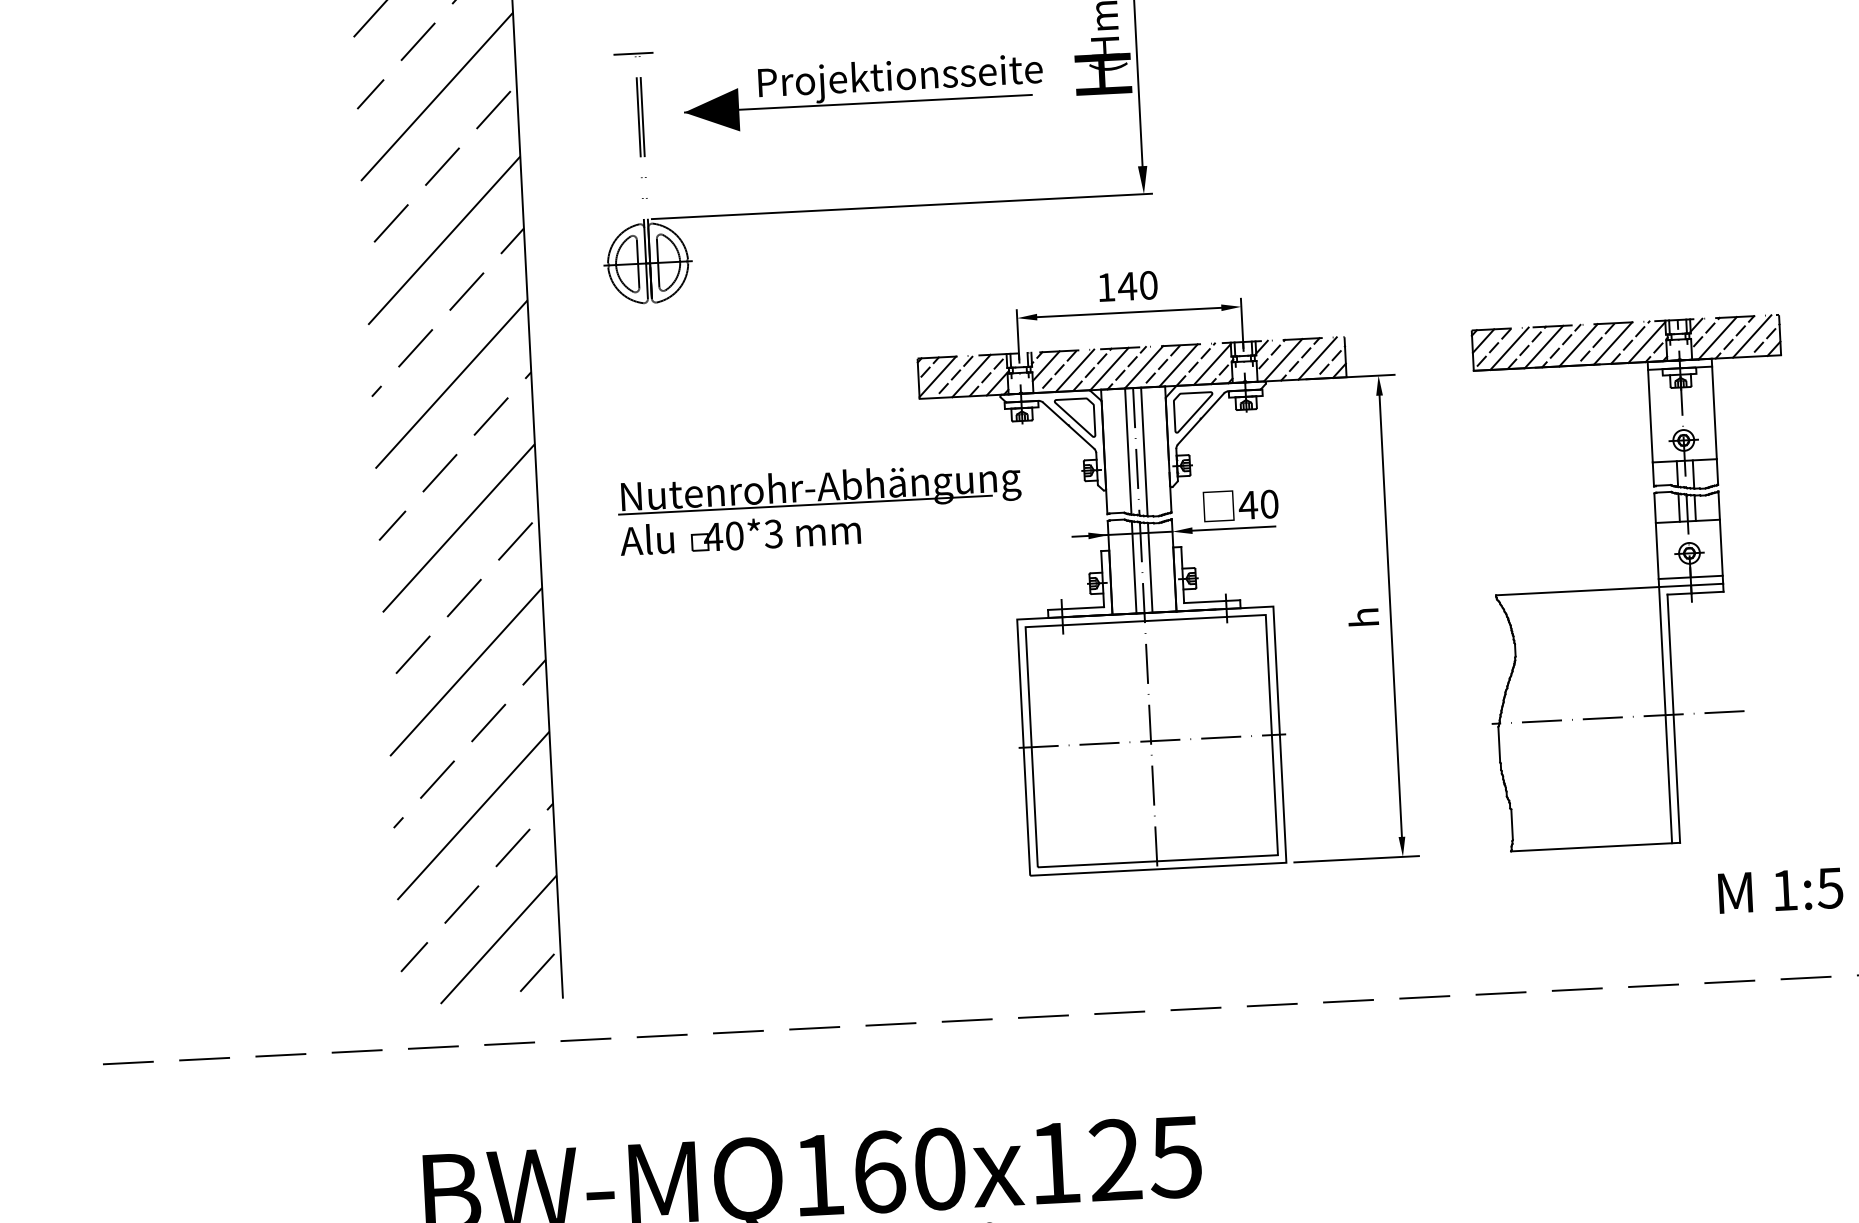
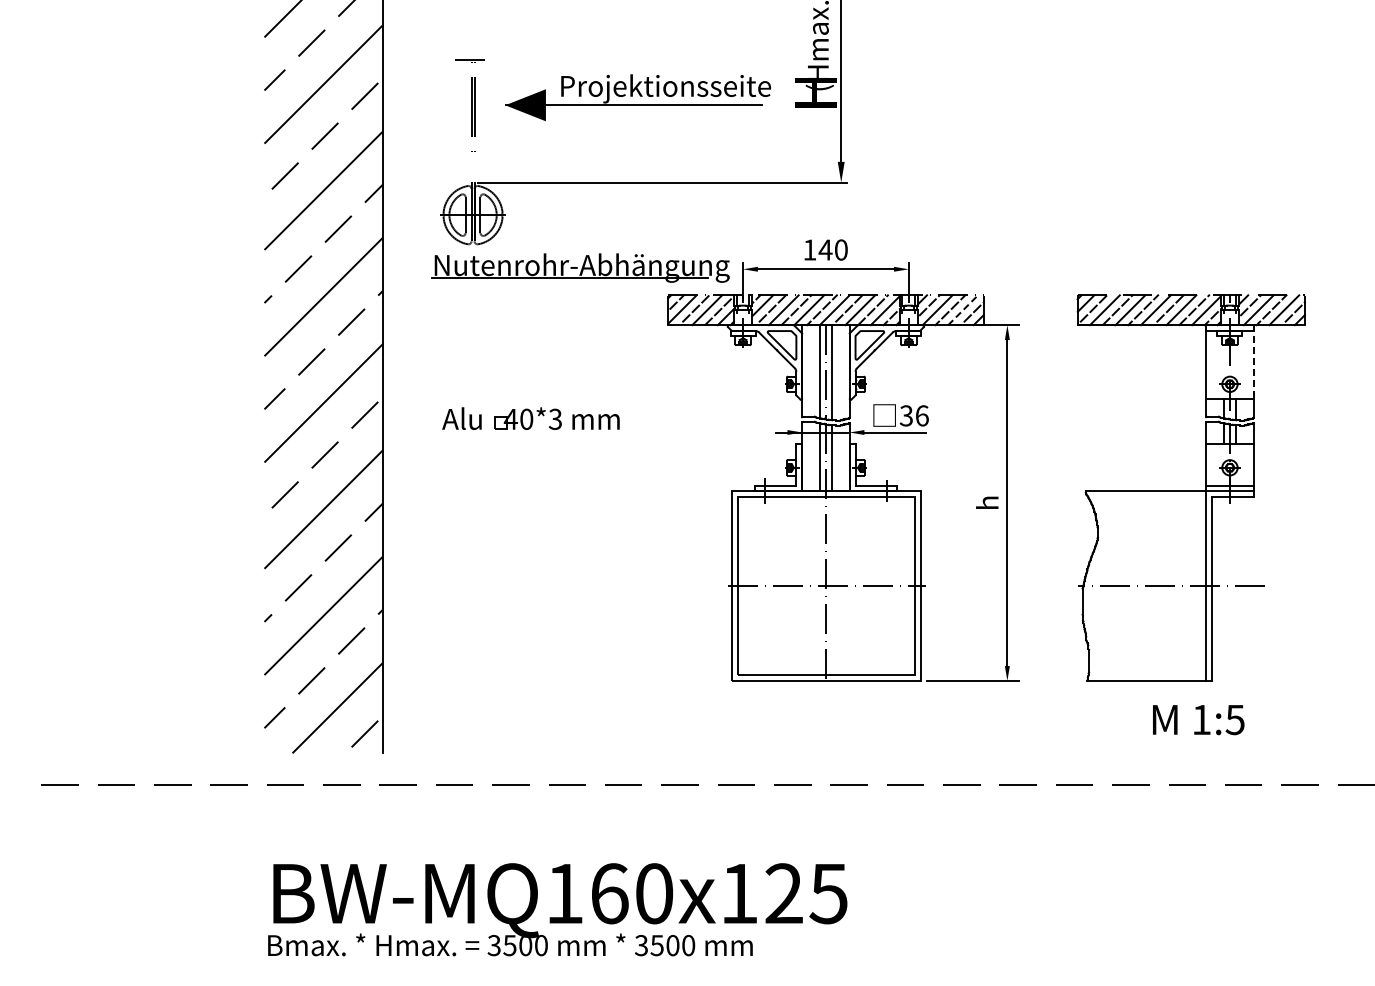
line: (1318, 357) -> (963, 309), solid -> dashed
line: (1714, 409) -> (1253, 362), solid -> dashed
part: (818, 489) -> (580, 267), moved
text: (1257, 504) -> (913, 415), 40 -> 36
text: (1780, 891) -> (1198, 720), moved

